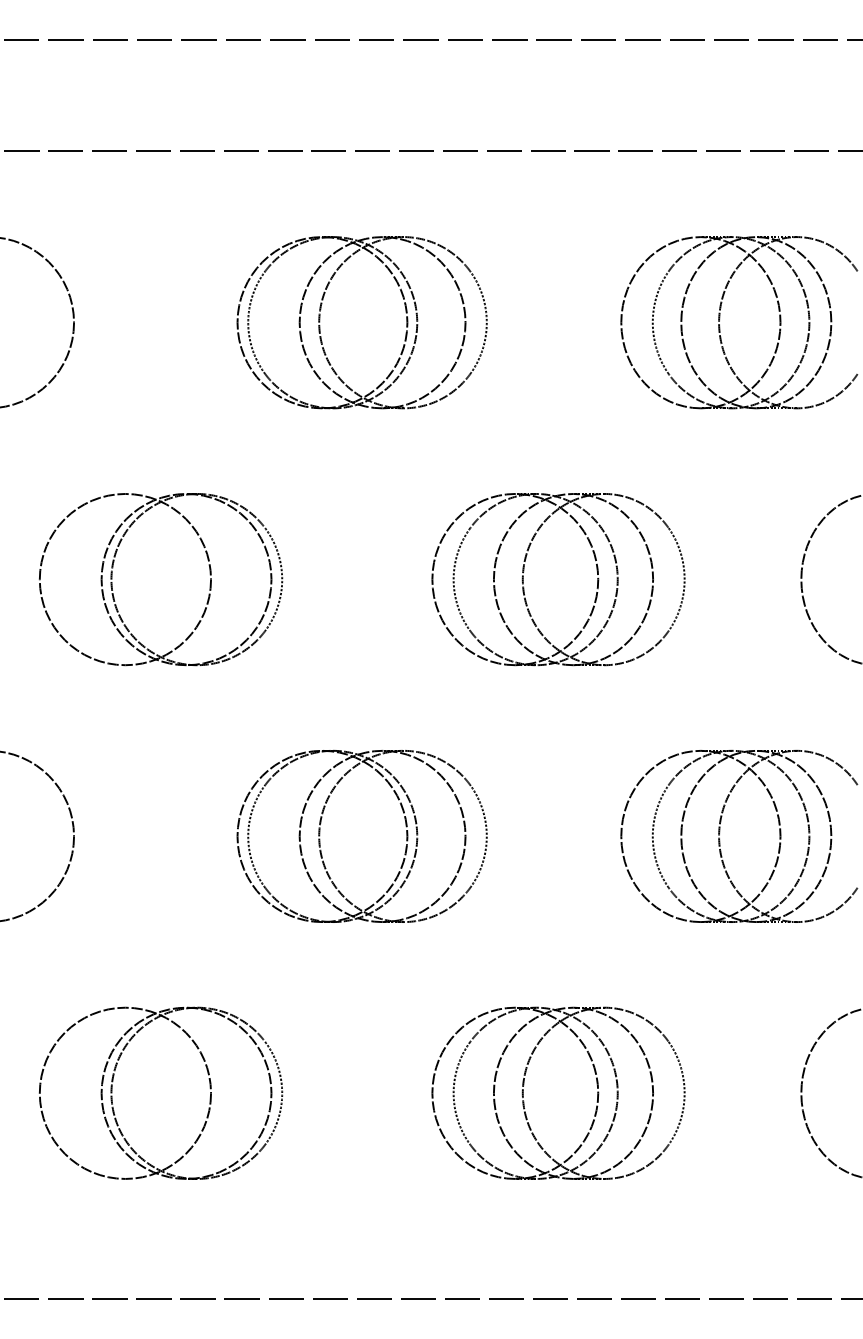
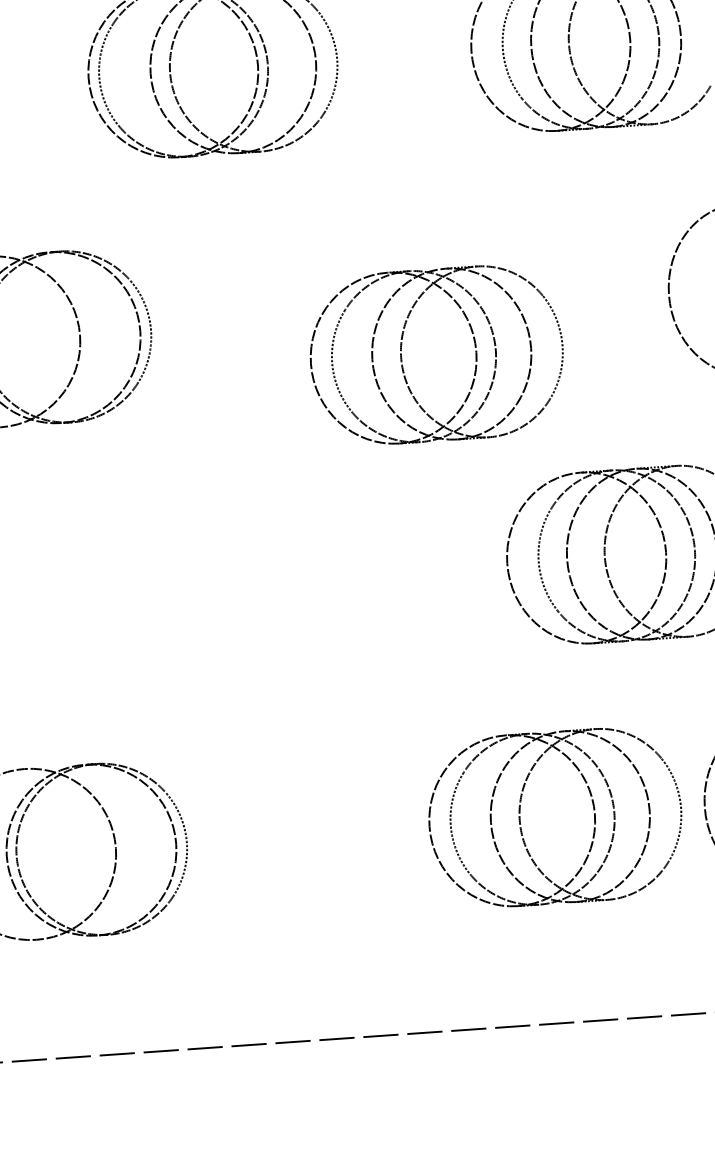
part: (524, 571) -> (402, 349), moved
part: (320, 835) -> (207, 583), removed
part: (524, 1085) -> (520, 812), moved

